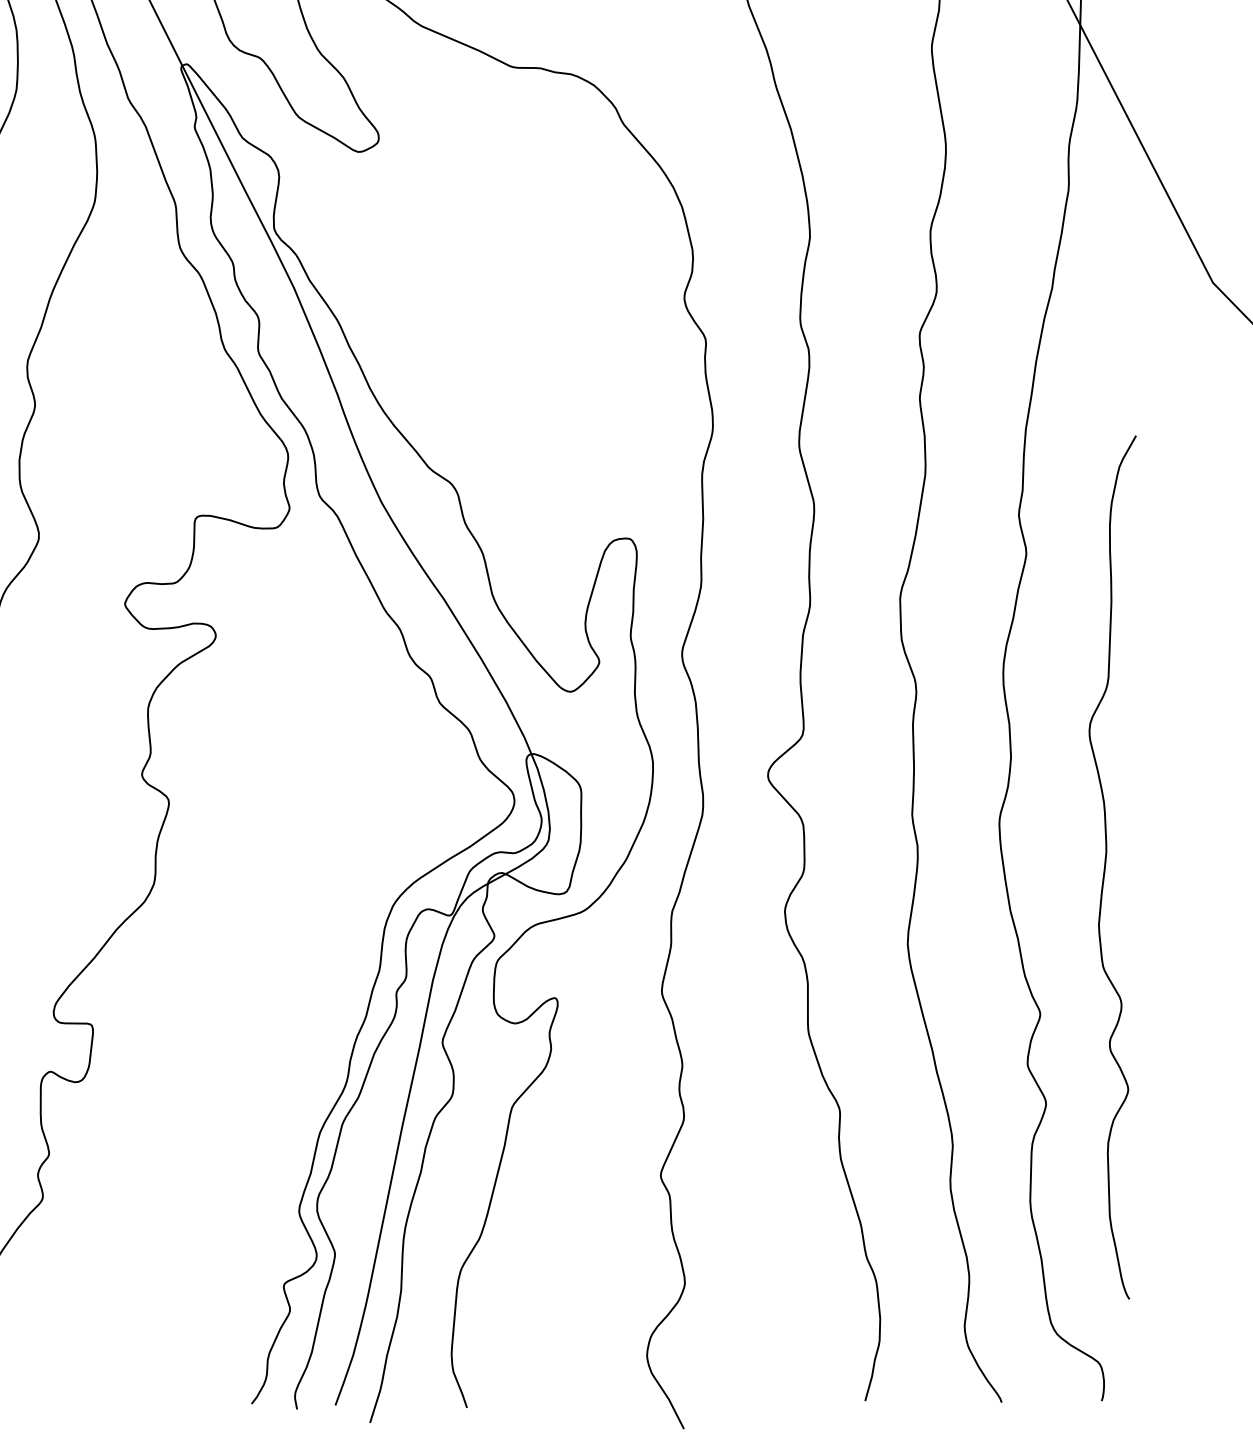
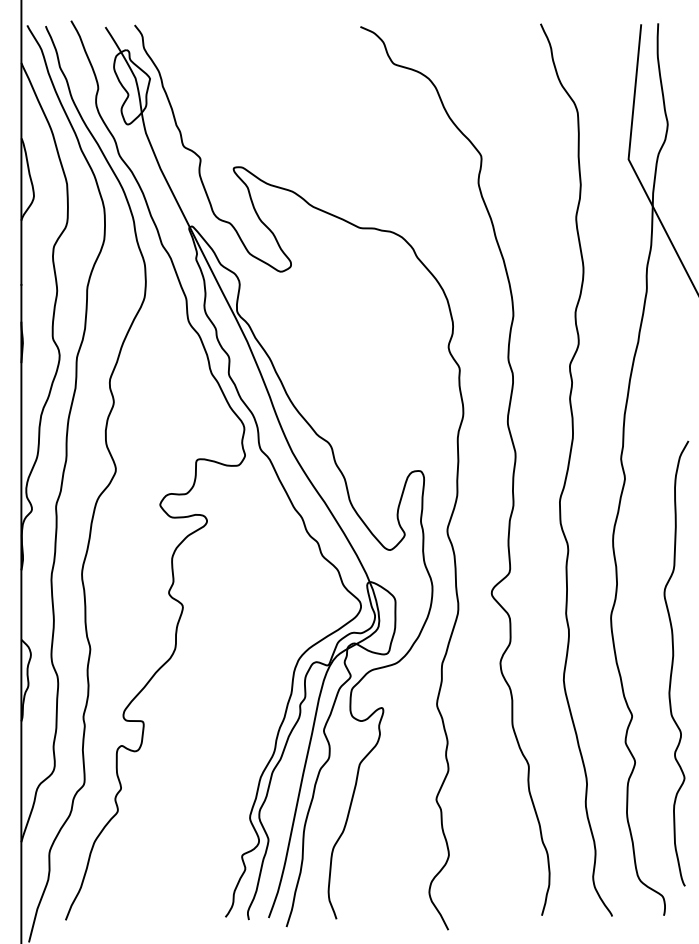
curve: (1106, 867) -> (673, 663), moved

